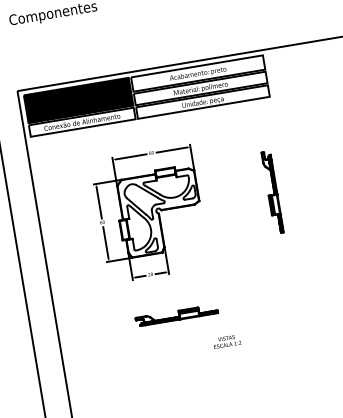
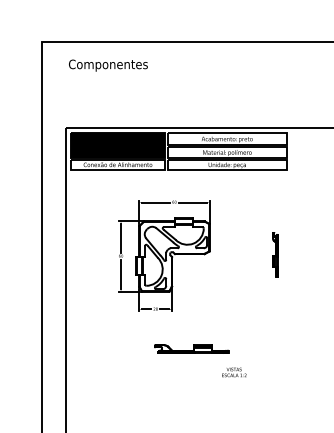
part: (272, 192) -> (275, 254), size x0.6
part: (176, 314) -> (191, 348), moved
text: (227, 341) -> (234, 372), moved

